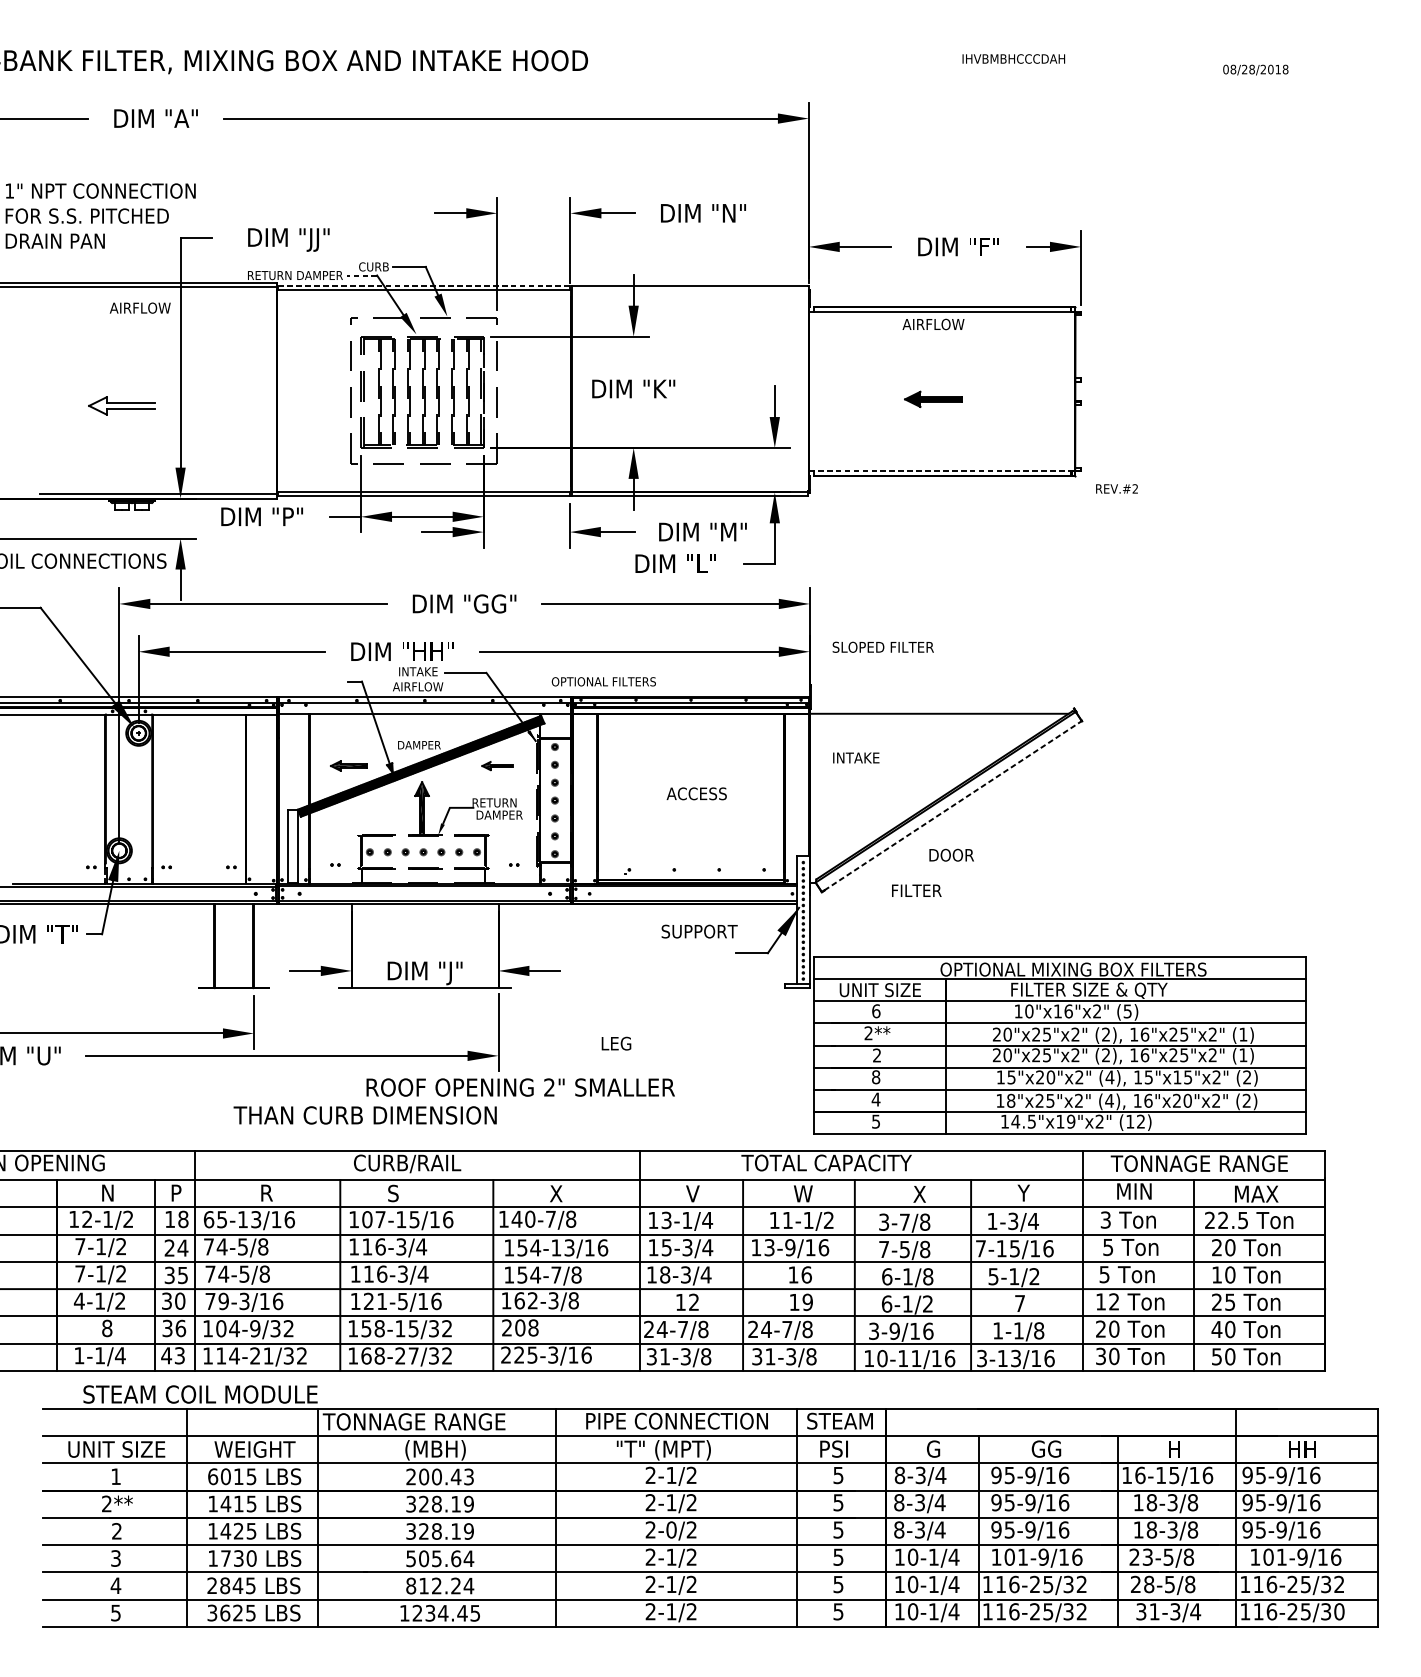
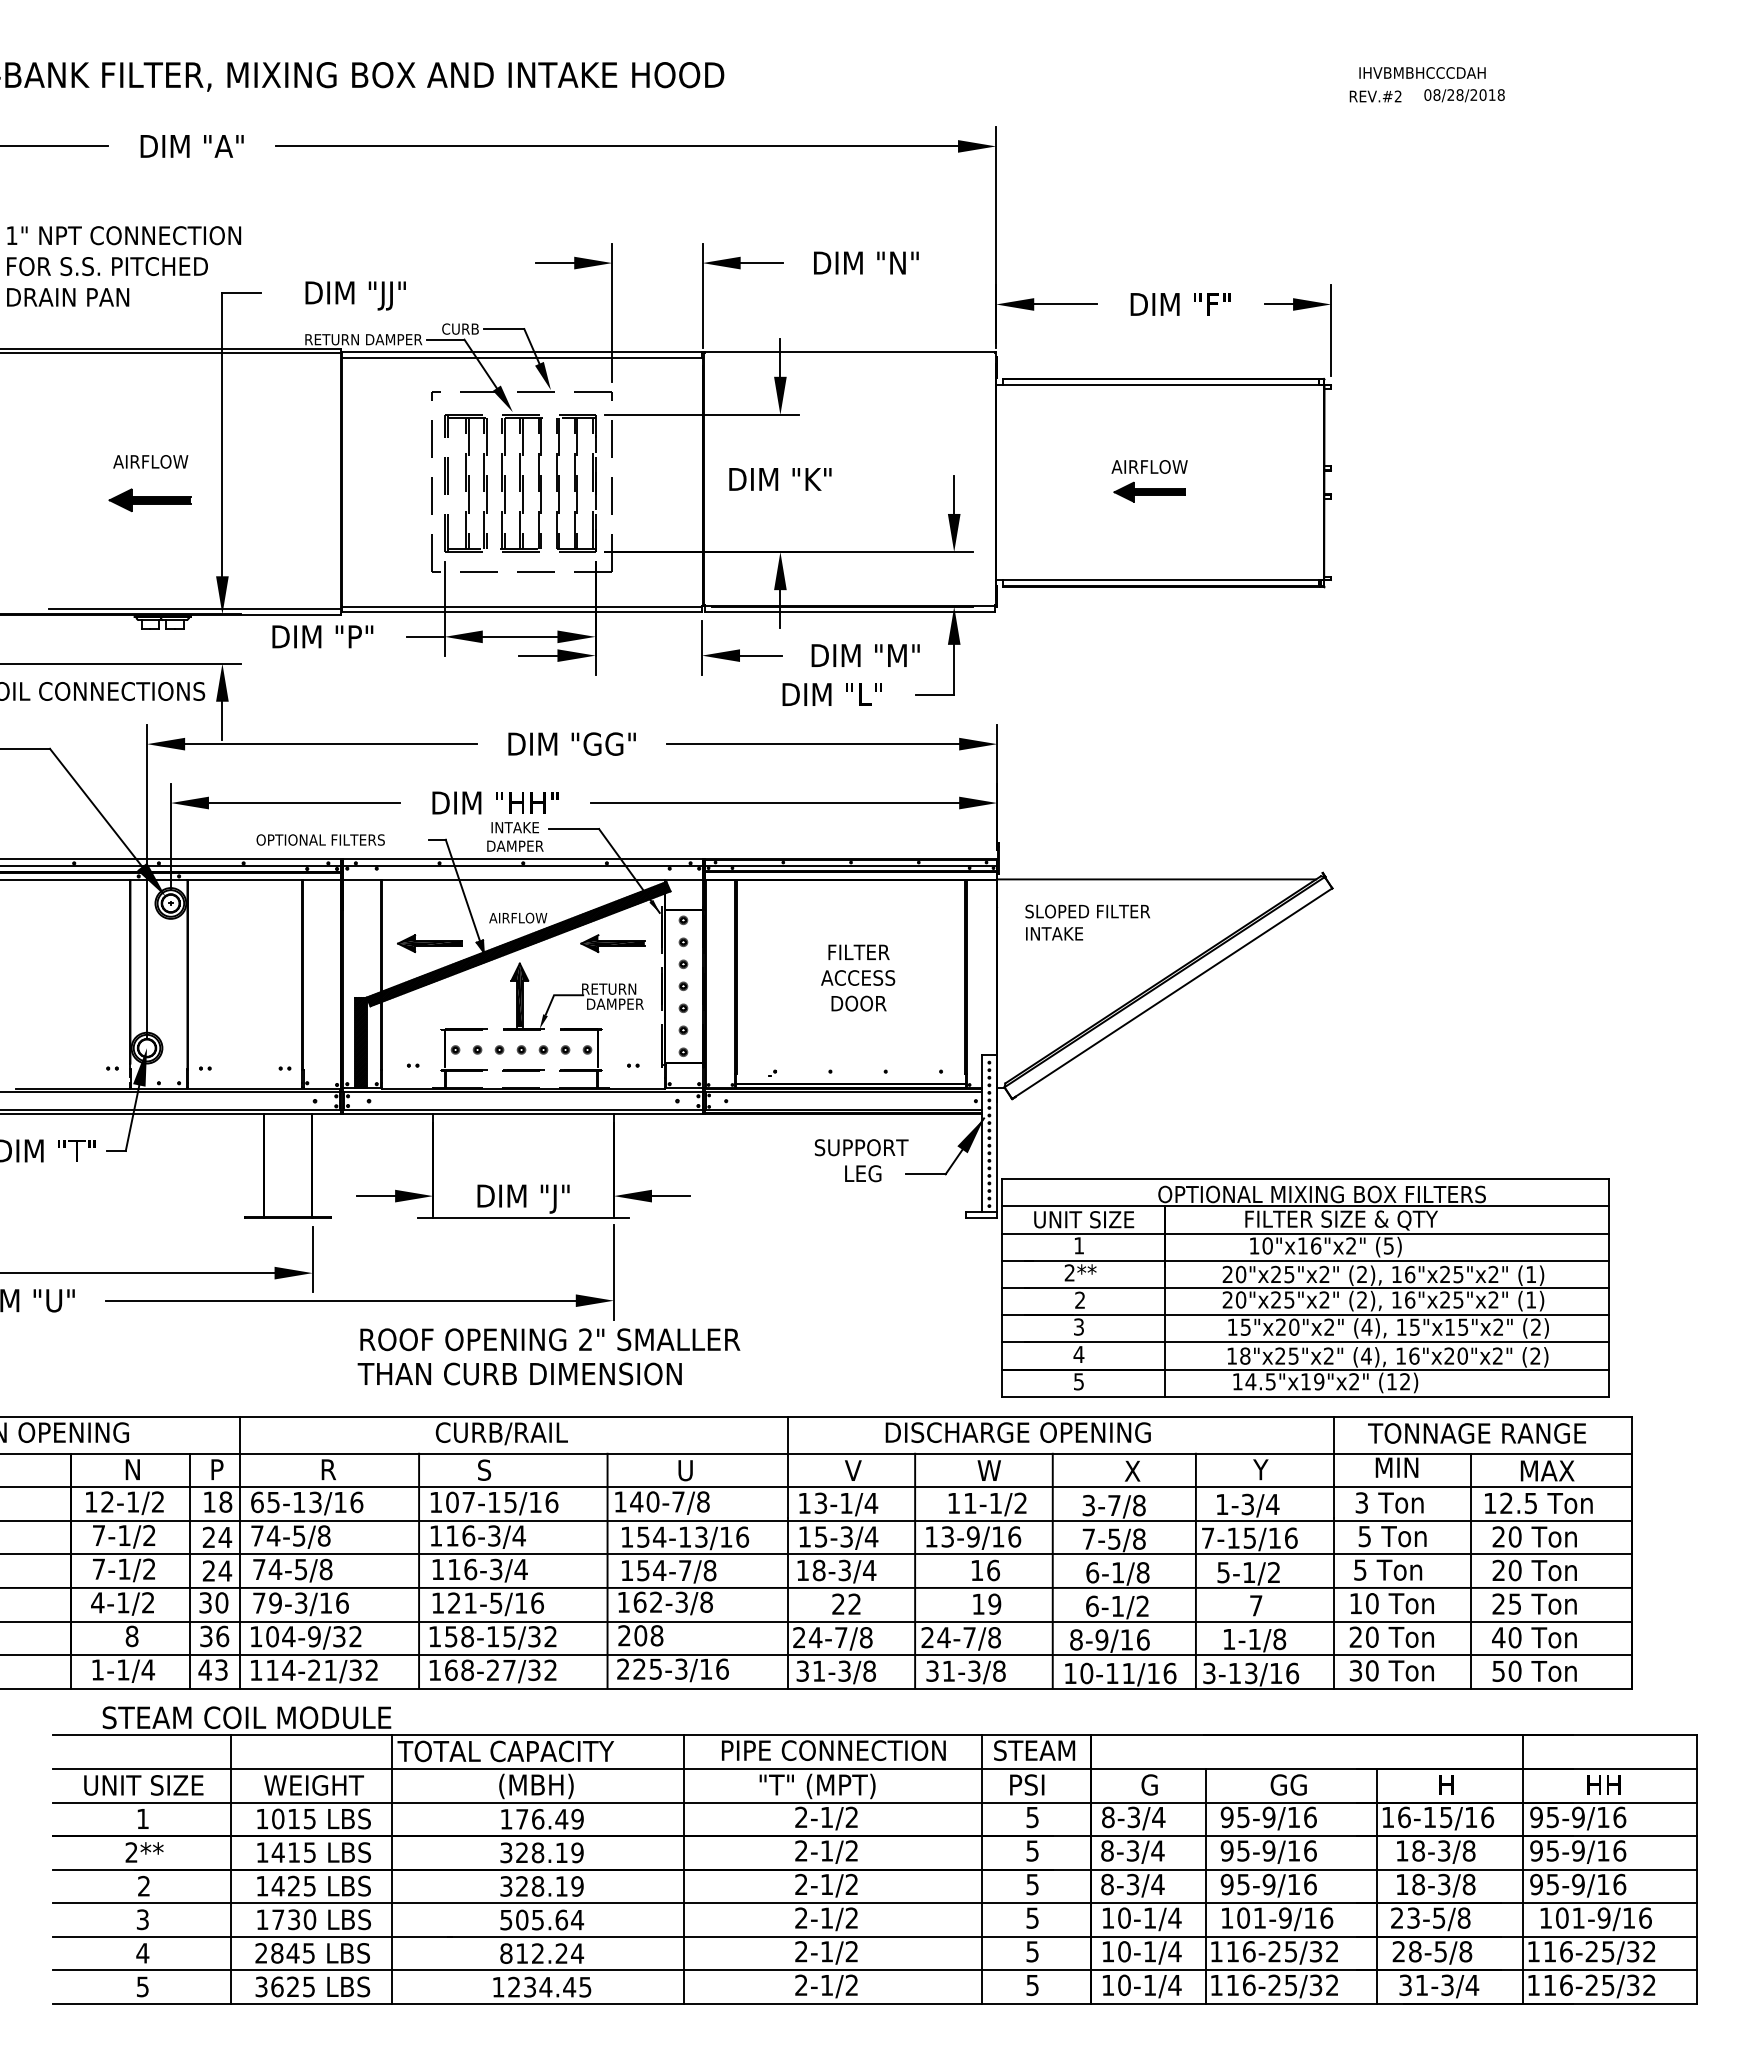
text: (1013, 58) -> (1422, 72), moved
text: (1255, 69) -> (1464, 95), moved
line: (361, 275) -> (445, 339), dashed -> solid
line: (424, 285) -> (522, 352), dashed -> solid
text: (140, 307) -> (150, 461), moved
text: (933, 324) -> (1149, 466), moved
fill: (121, 406) -> (149, 500), added
line: (940, 471) -> (1158, 580), dashed -> solid
text: (1116, 488) -> (1375, 96), moved
text: (883, 647) -> (1087, 911), moved
text: (603, 681) -> (320, 839), moved
text: (417, 686) -> (514, 845), AIRFLOW -> DAMPER
text: (421, 744) -> (518, 917), DAMPER -> AIRFLOW
part: (348, 765) -> (429, 943), size x1.43
part: (497, 765) -> (612, 943), size x1.67
line: (952, 805) -> (1173, 992), dashed -> solid
hatch: (292, 846) -> (360, 1042), added
text: (951, 855) -> (858, 1003), moved
text: (916, 890) -> (858, 951), moved
text: (876, 1011) -> (1079, 1245), 6 -> 1
text: (616, 1043) -> (863, 1173), moved
text: (875, 1076) -> (1078, 1326), 8 -> 3
text: (520, 1087) -> (550, 1339), moved
text: (364, 1114) -> (519, 1373), moved
text: (826, 1162) -> (1017, 1432), TOTAL CAPACITY -> DISCHARGE OPENING
text: (555, 1193) -> (684, 1470), X -> U
text: (1210, 1219) -> (1490, 1502), 22.5 -> 12.5
text: (176, 1274) -> (217, 1570), 35 -> 24
text: (1216, 1274) -> (1498, 1569), 10 -> 20
text: (680, 1301) -> (838, 1603), 12 -> 22
text: (1114, 1301) -> (1372, 1603), 12 -> 10
text: (874, 1330) -> (1076, 1639), 3-9/16 -> 8-9/16
text: (428, 1421) -> (527, 1751), TONNAGE RANGE -> TOTAL CAPACITY
text: (213, 1476) -> (262, 1818), 6015 -> 1015
text: (439, 1476) -> (541, 1818), 200.43 -> 176.49
text: (671, 1529) -> (826, 1884), 2-0/2 -> 2-1/2
text: (1339, 1611) -> (1649, 1985), 116-25/30 -> 116-25/32

